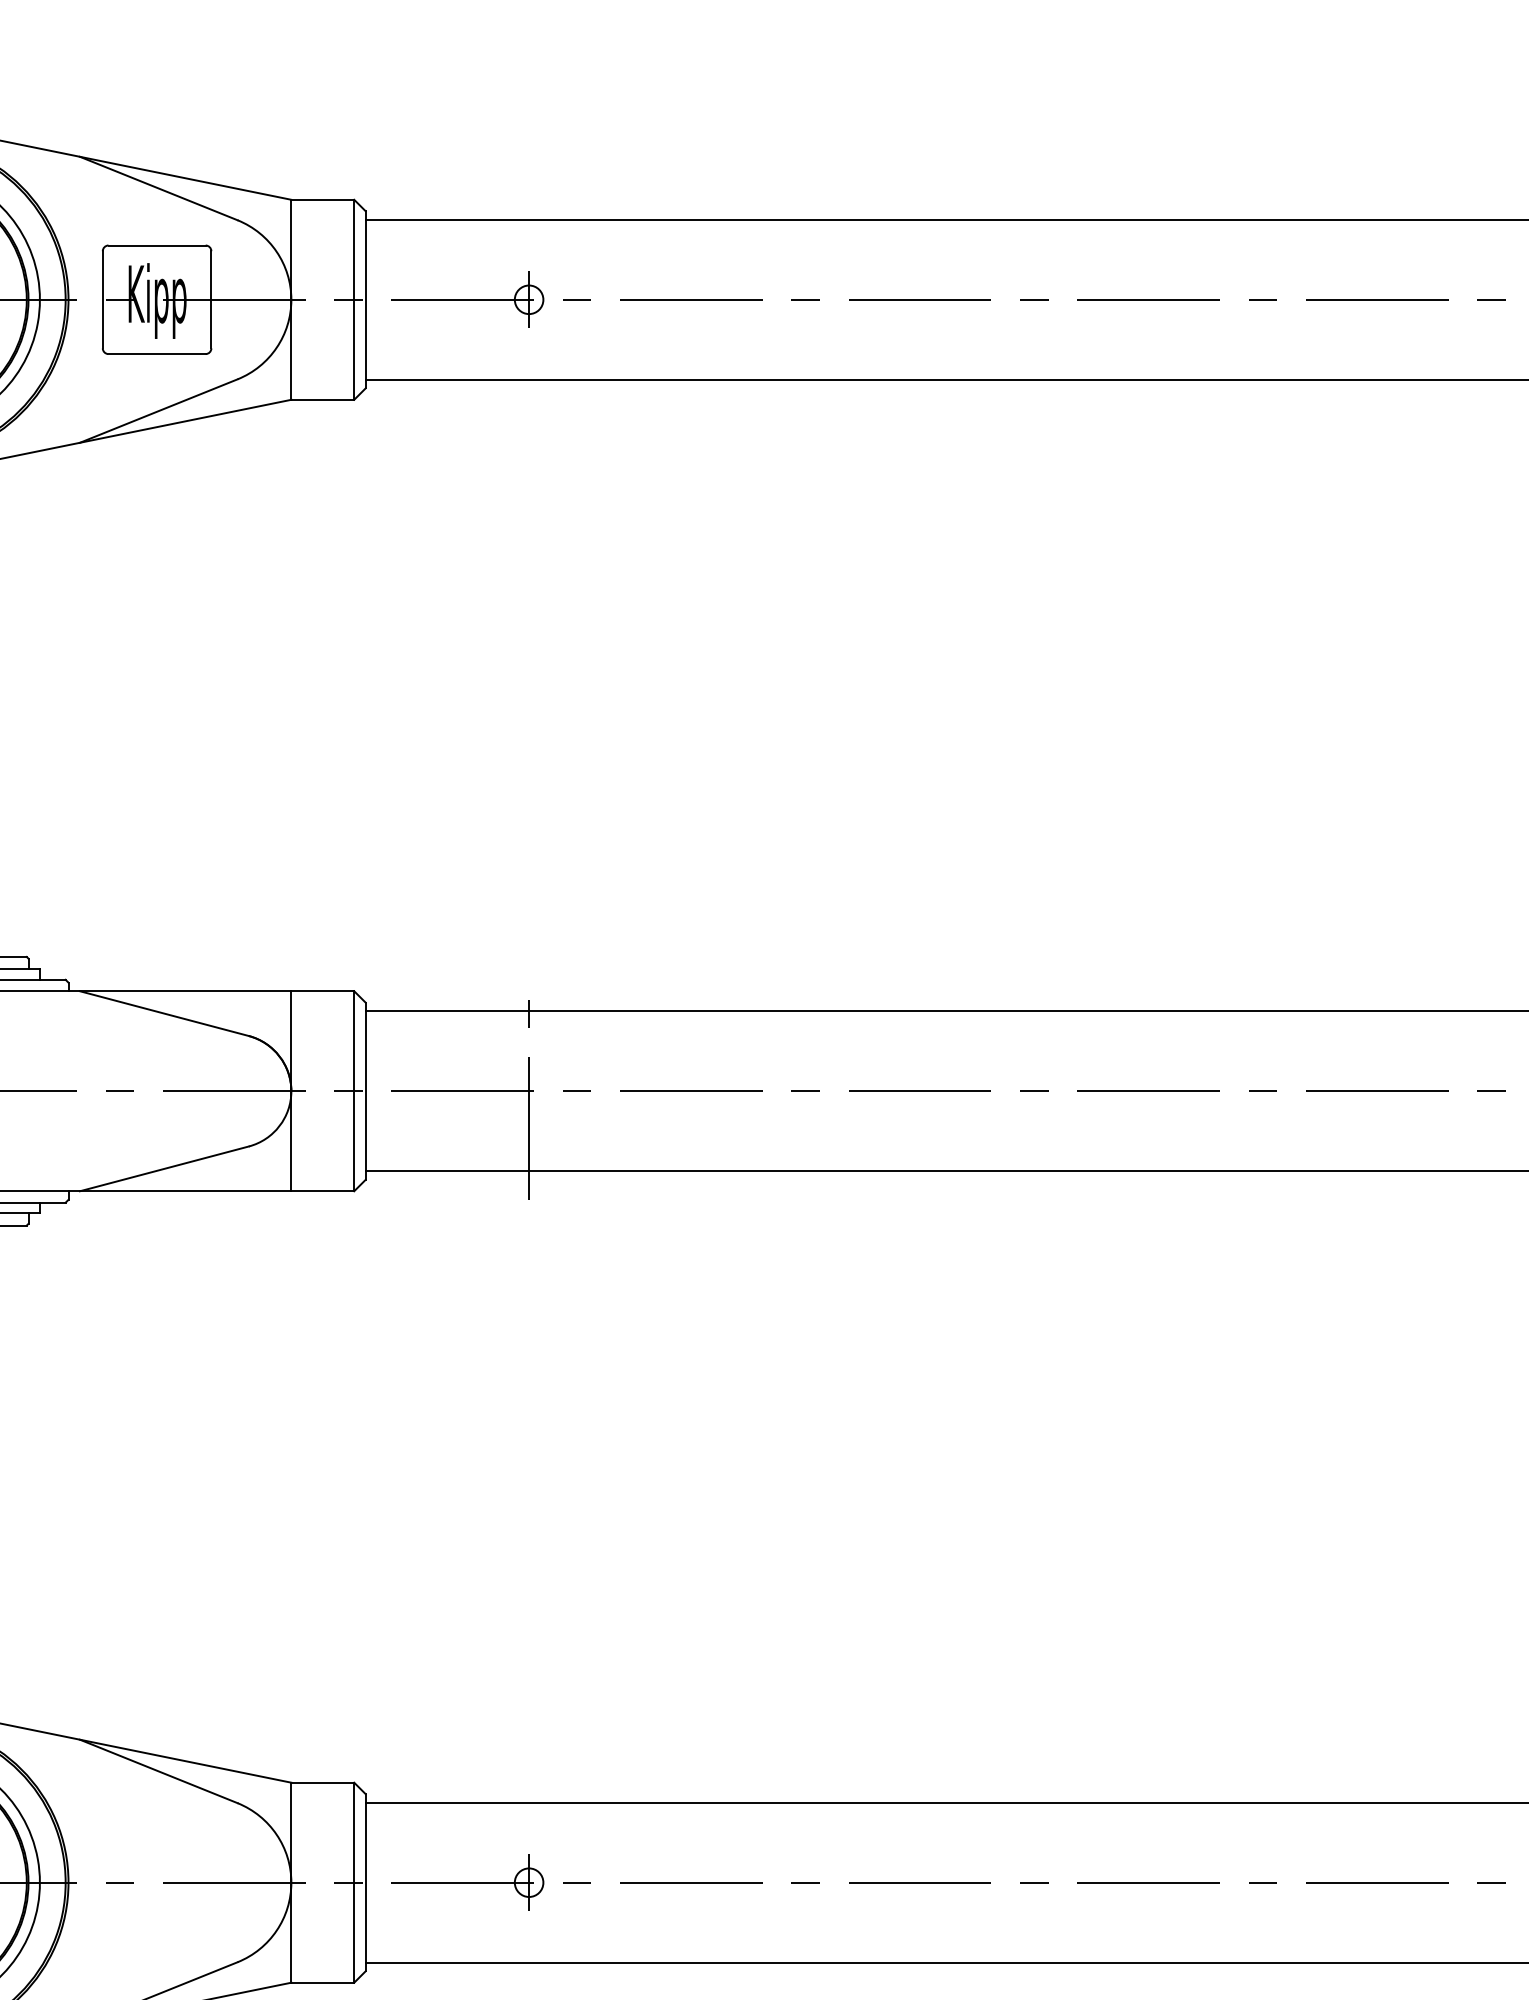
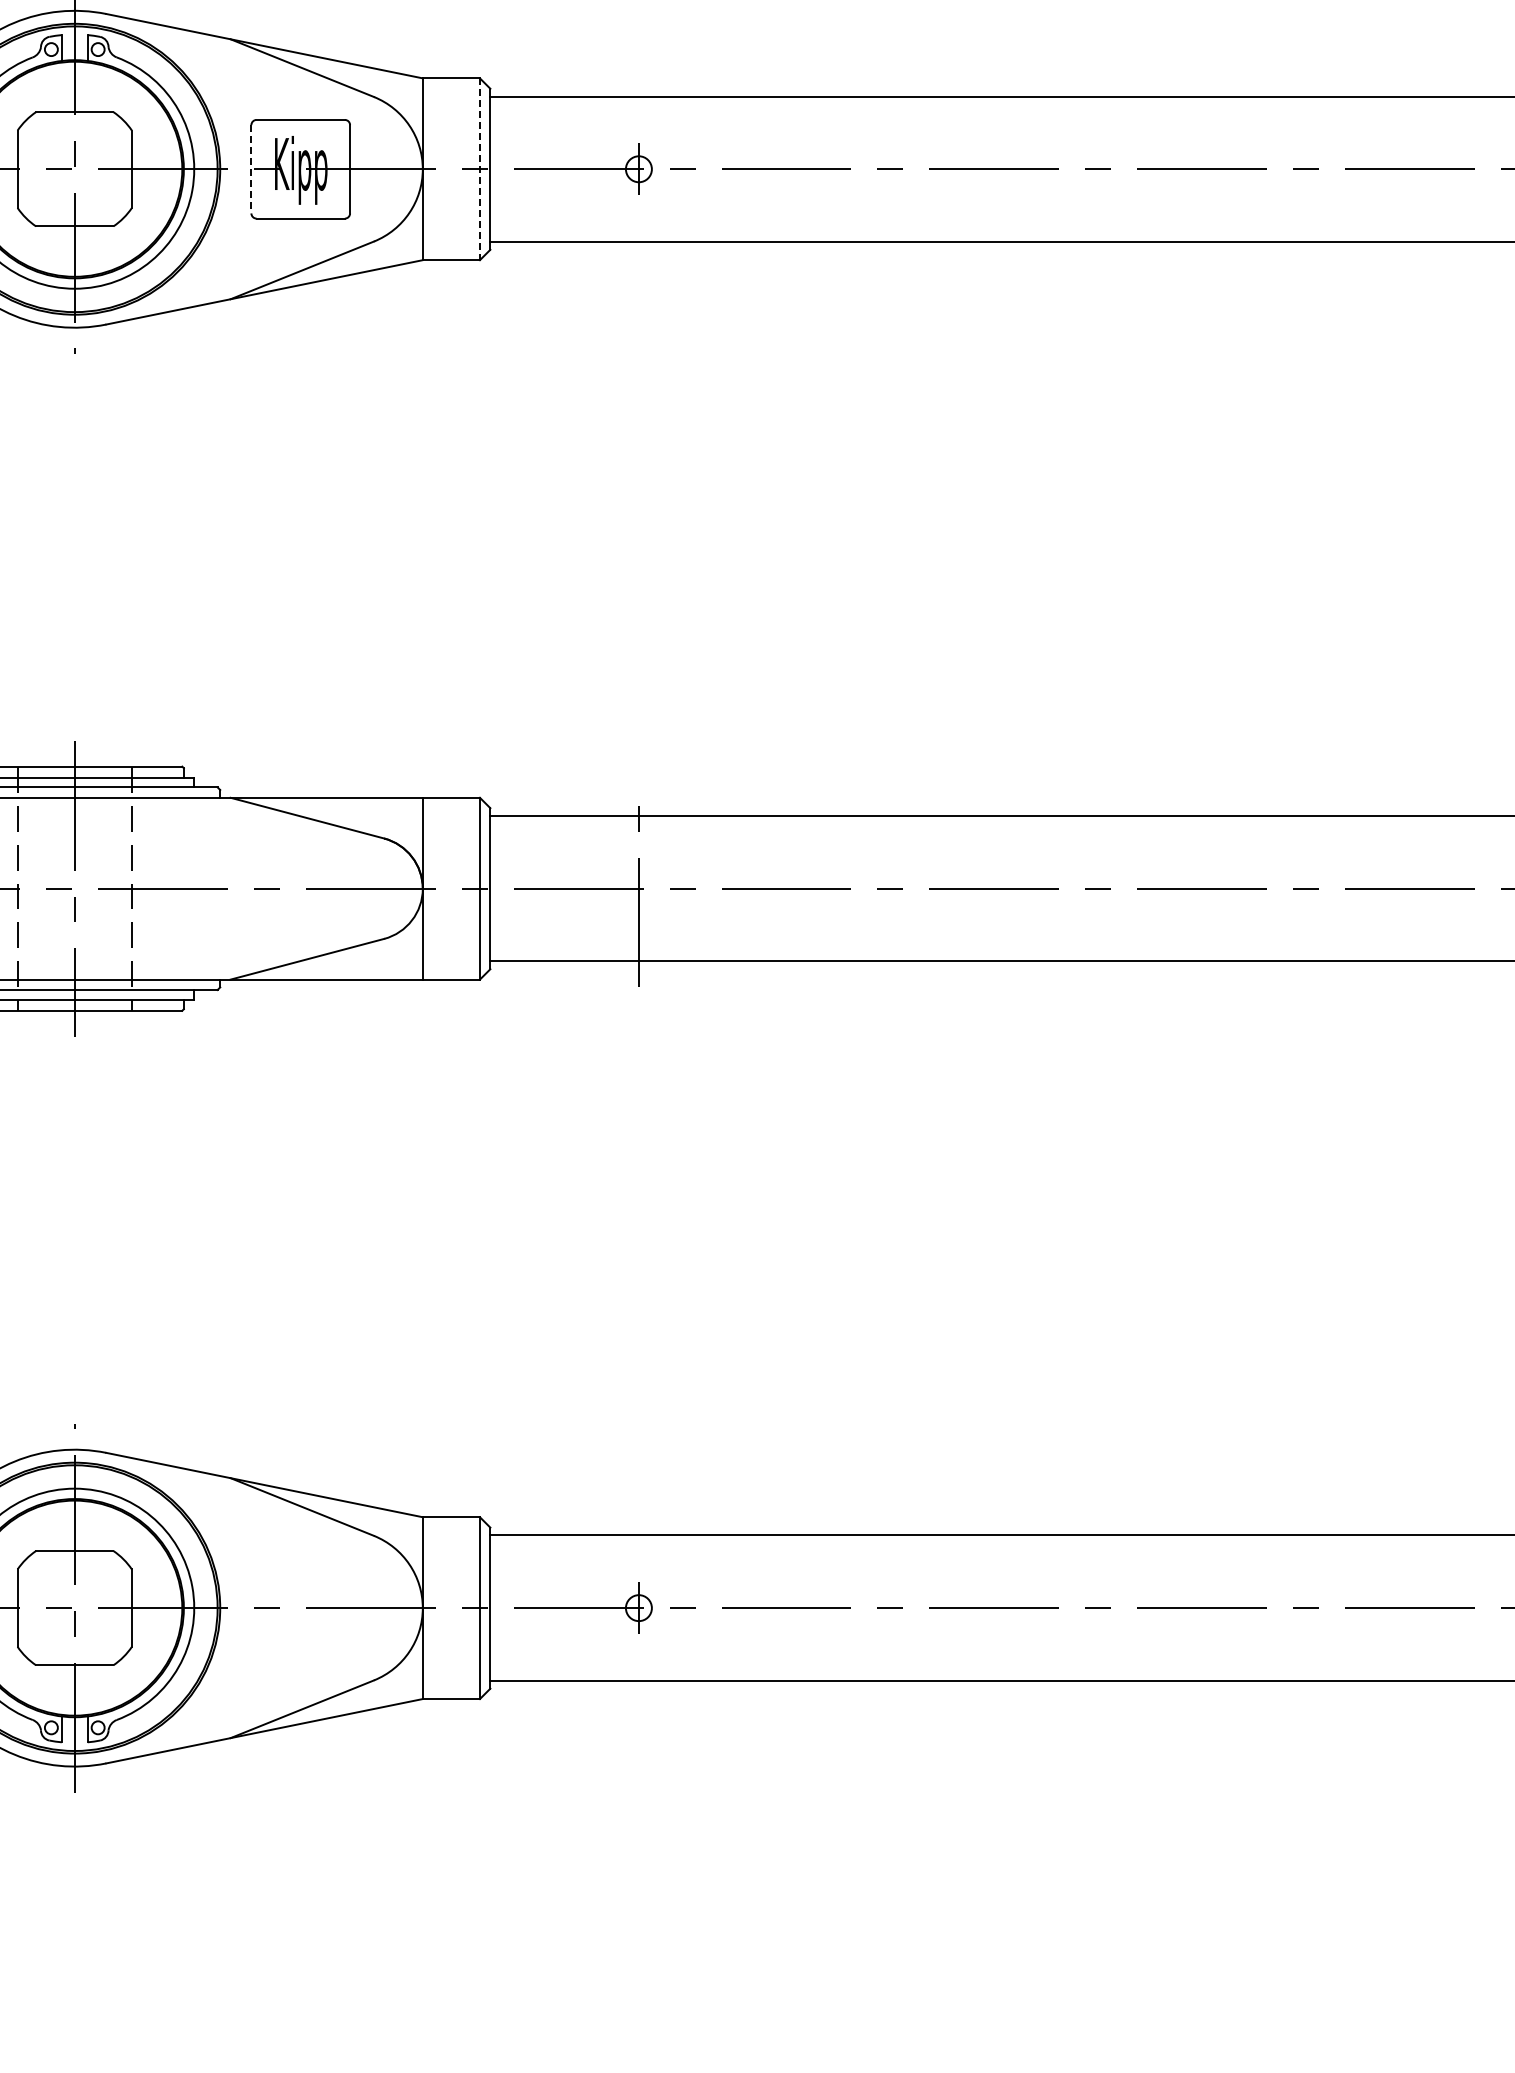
line: (102, 300) -> (251, 169), solid -> dashed
line: (353, 300) -> (479, 169), solid -> dashed

